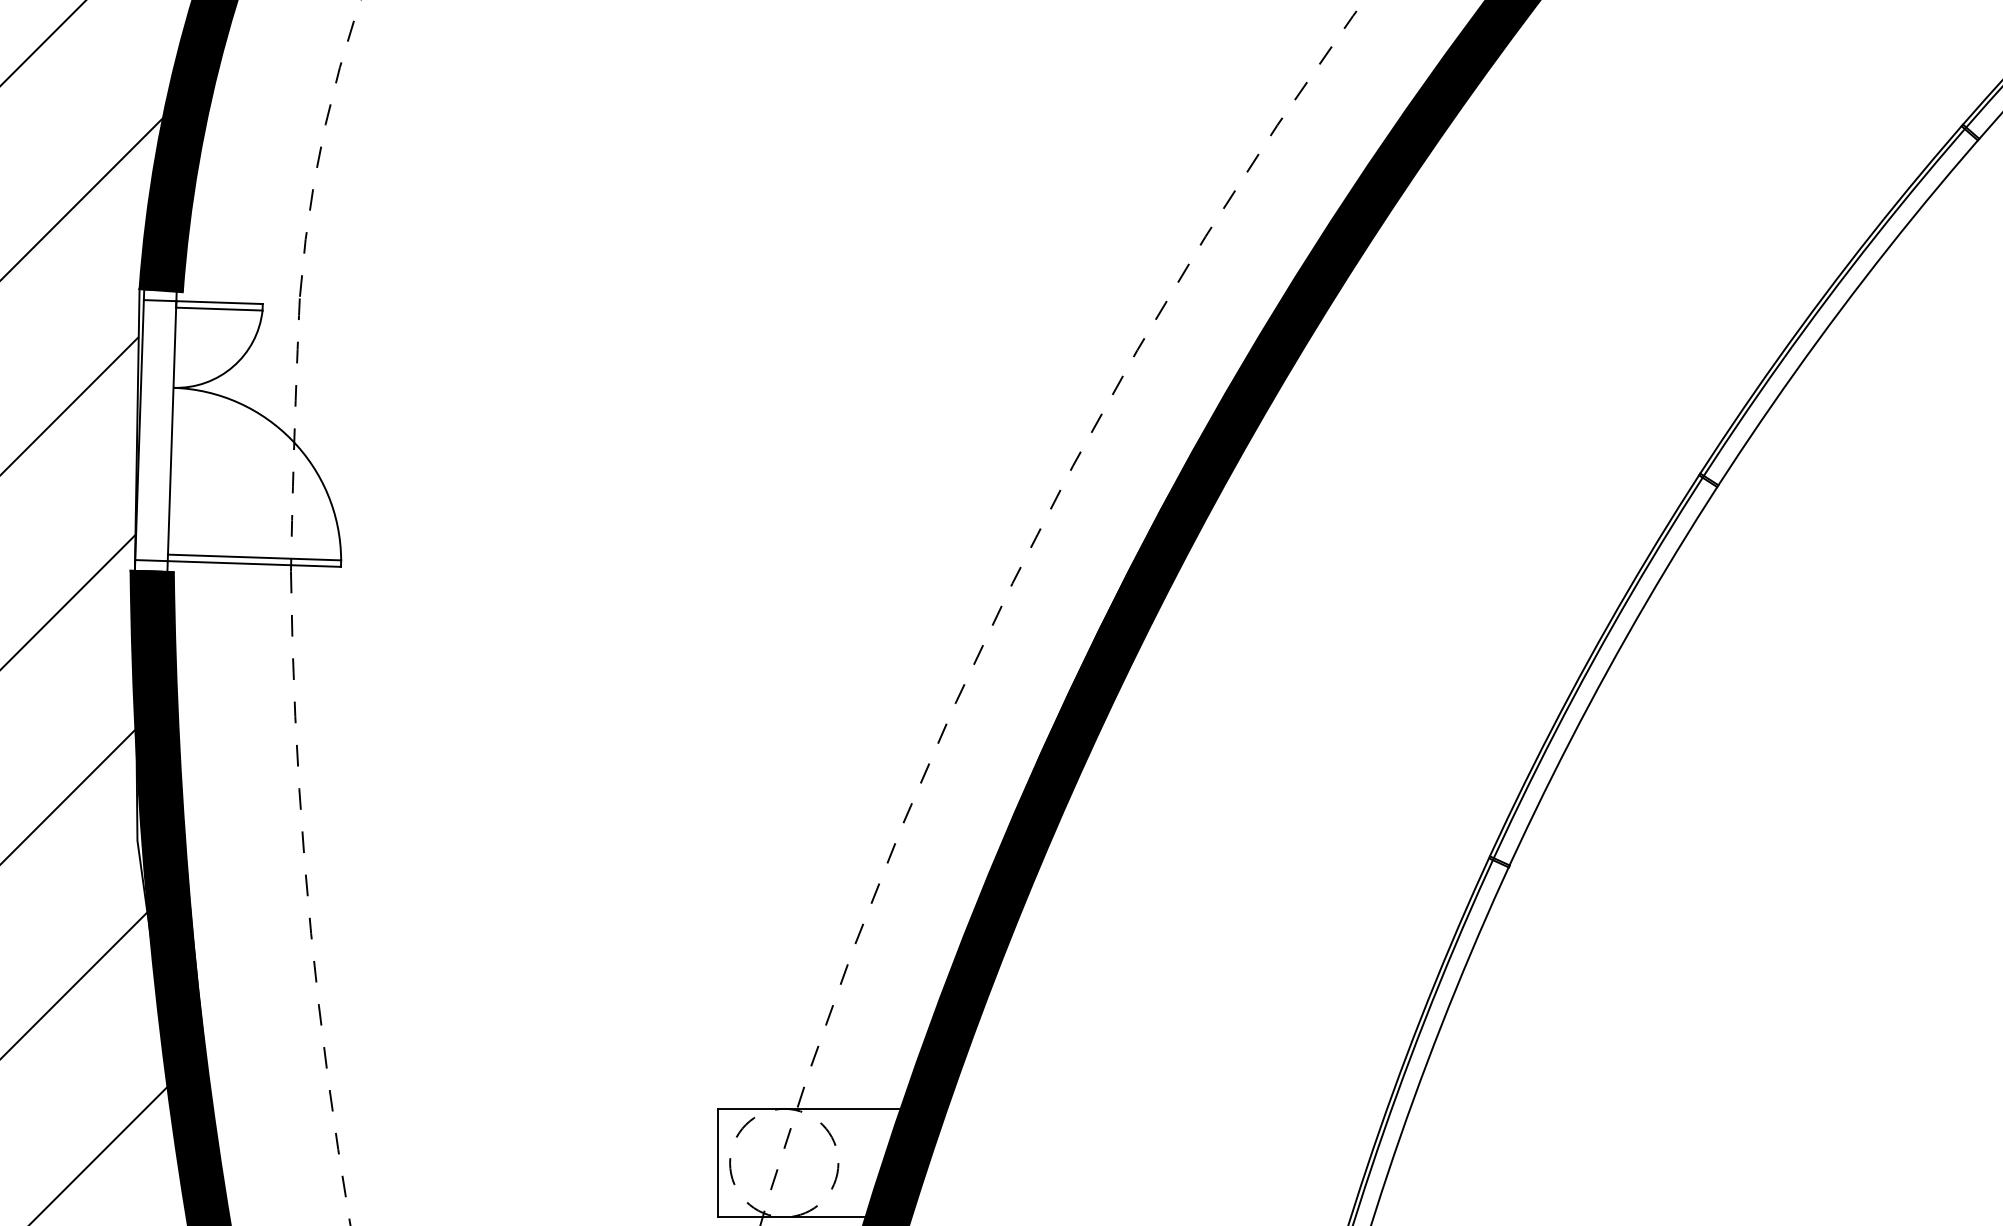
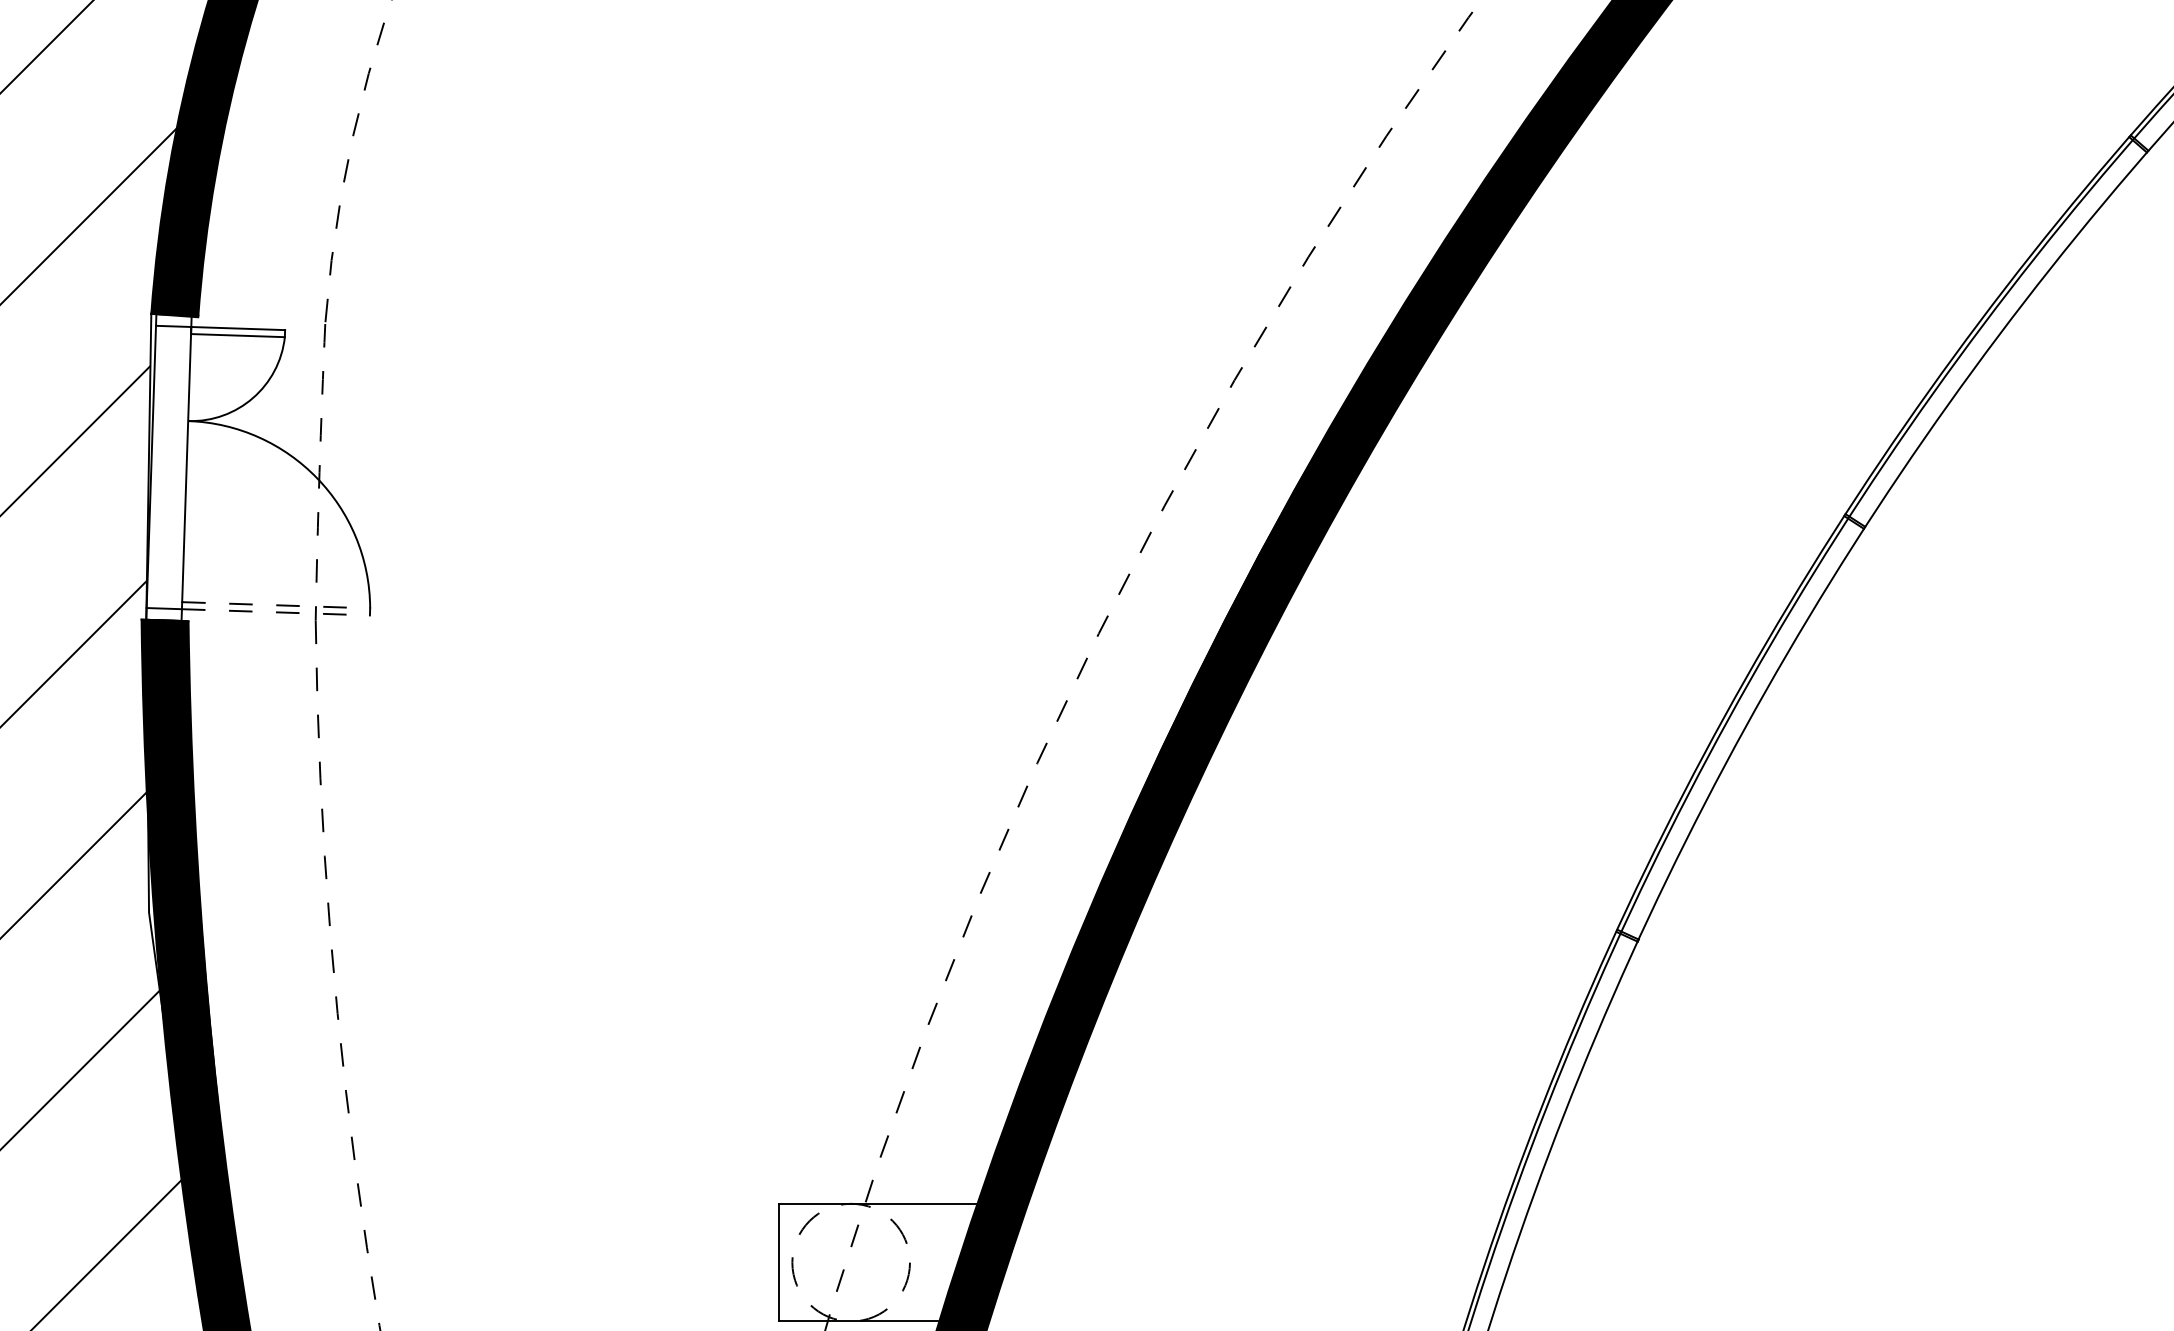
line: (254, 557) -> (276, 605), solid -> dashed
line: (254, 564) -> (276, 612), solid -> dashed

